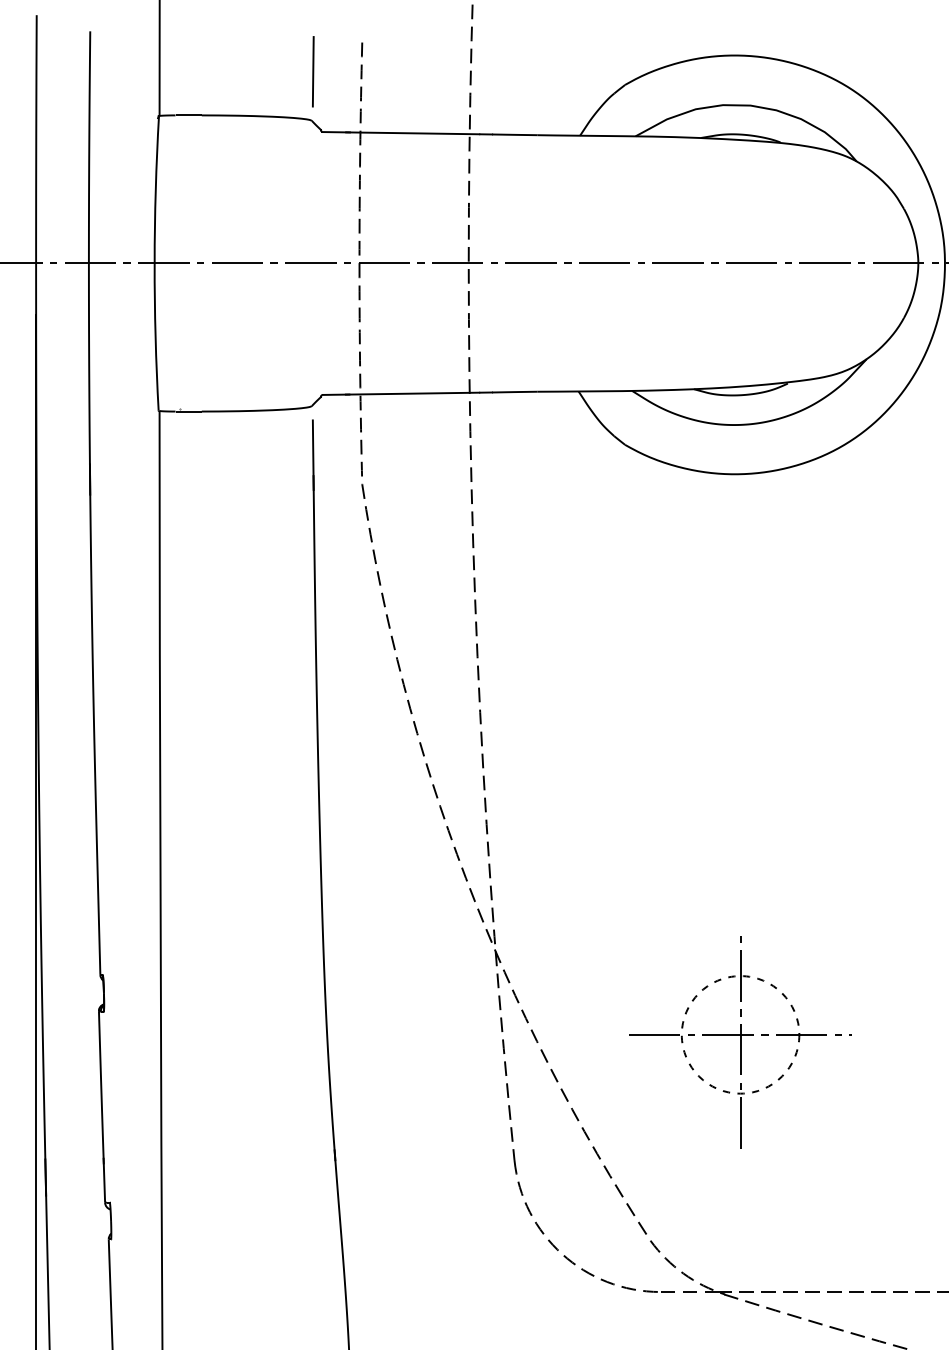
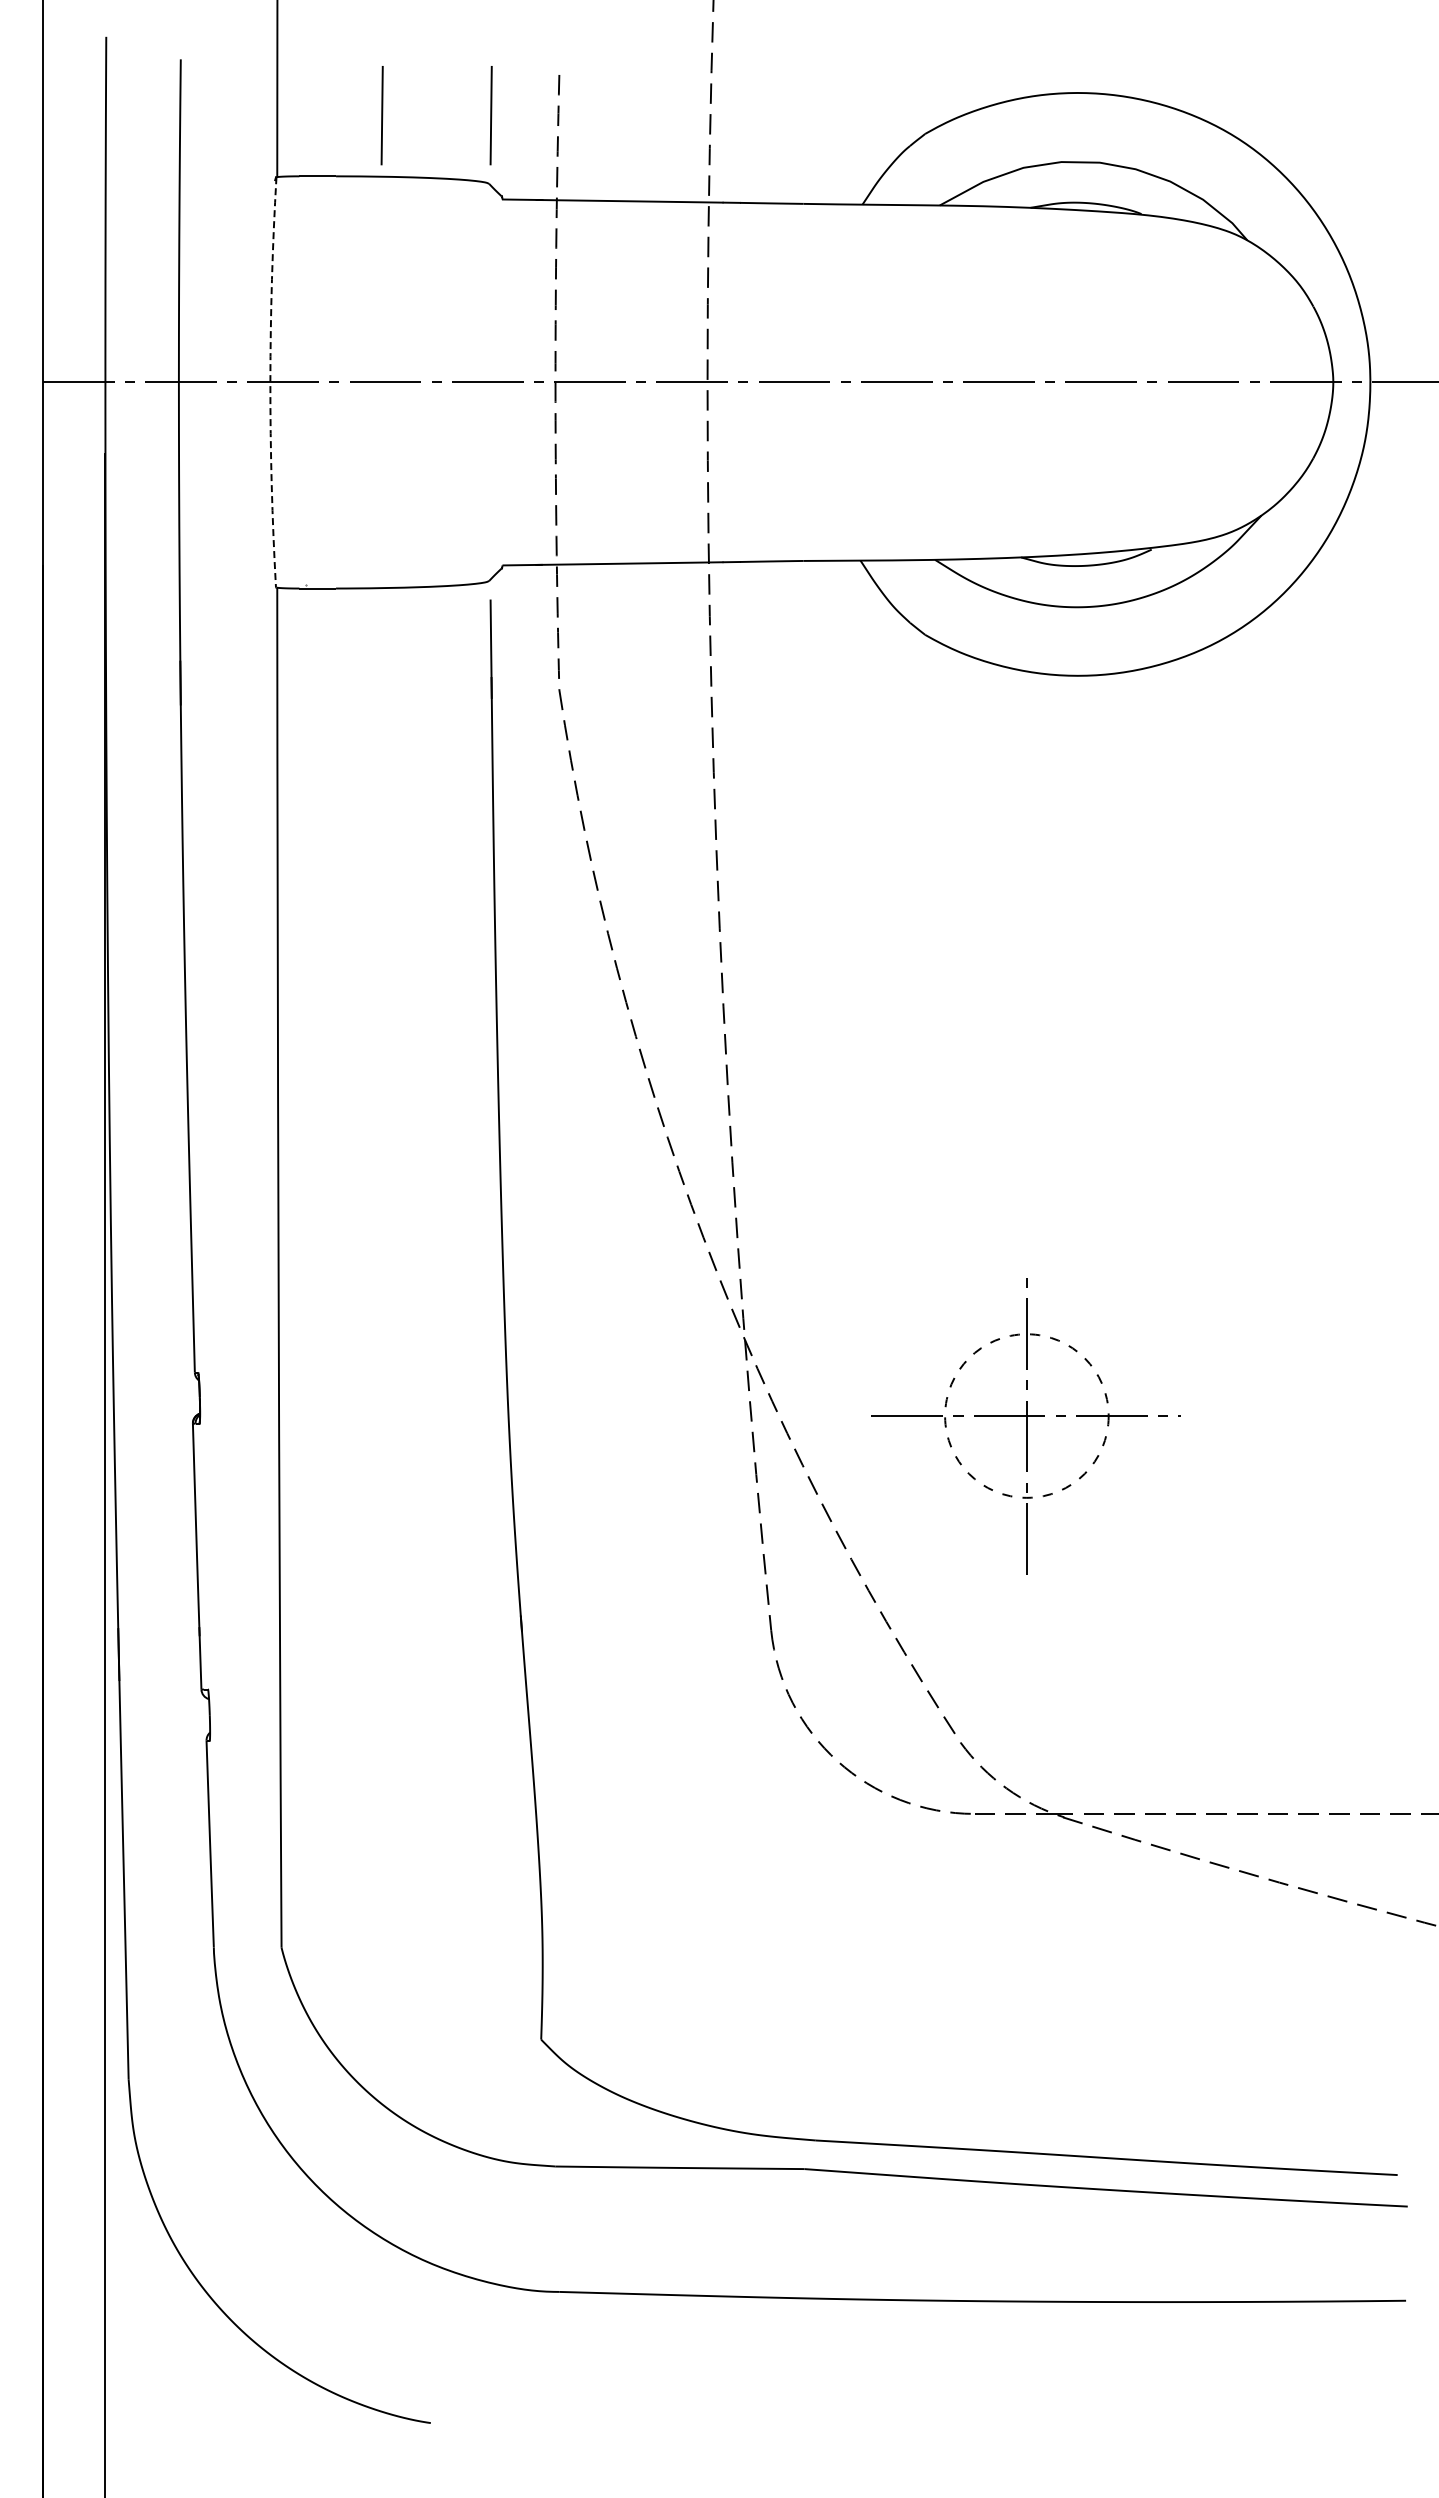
line: (234, 71) -> (381, 115), added
arc: (154, 263) -> (270, 382), solid -> dashed
part: (739, 1042) -> (1025, 1426), moved

